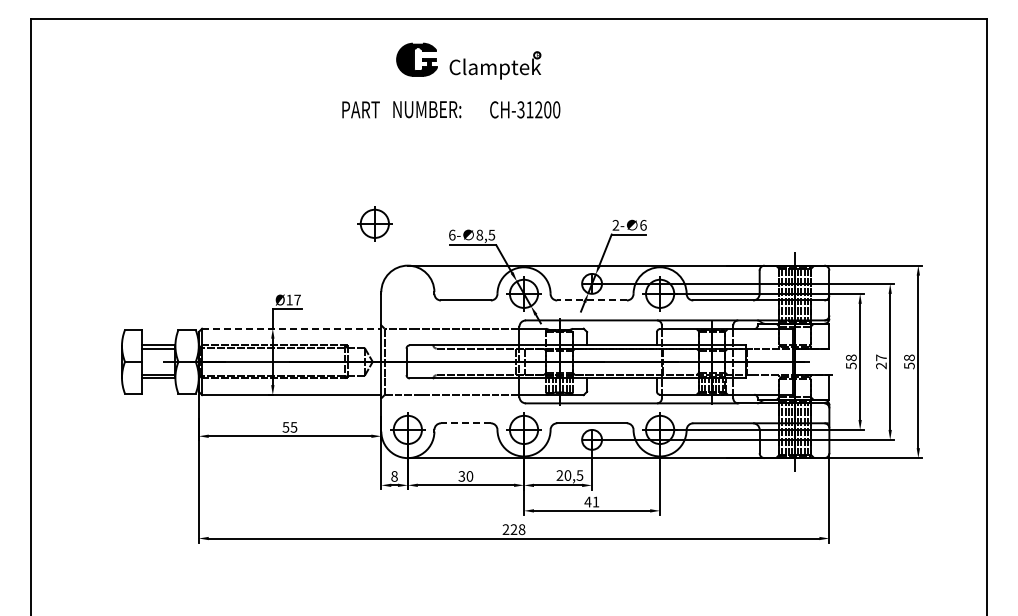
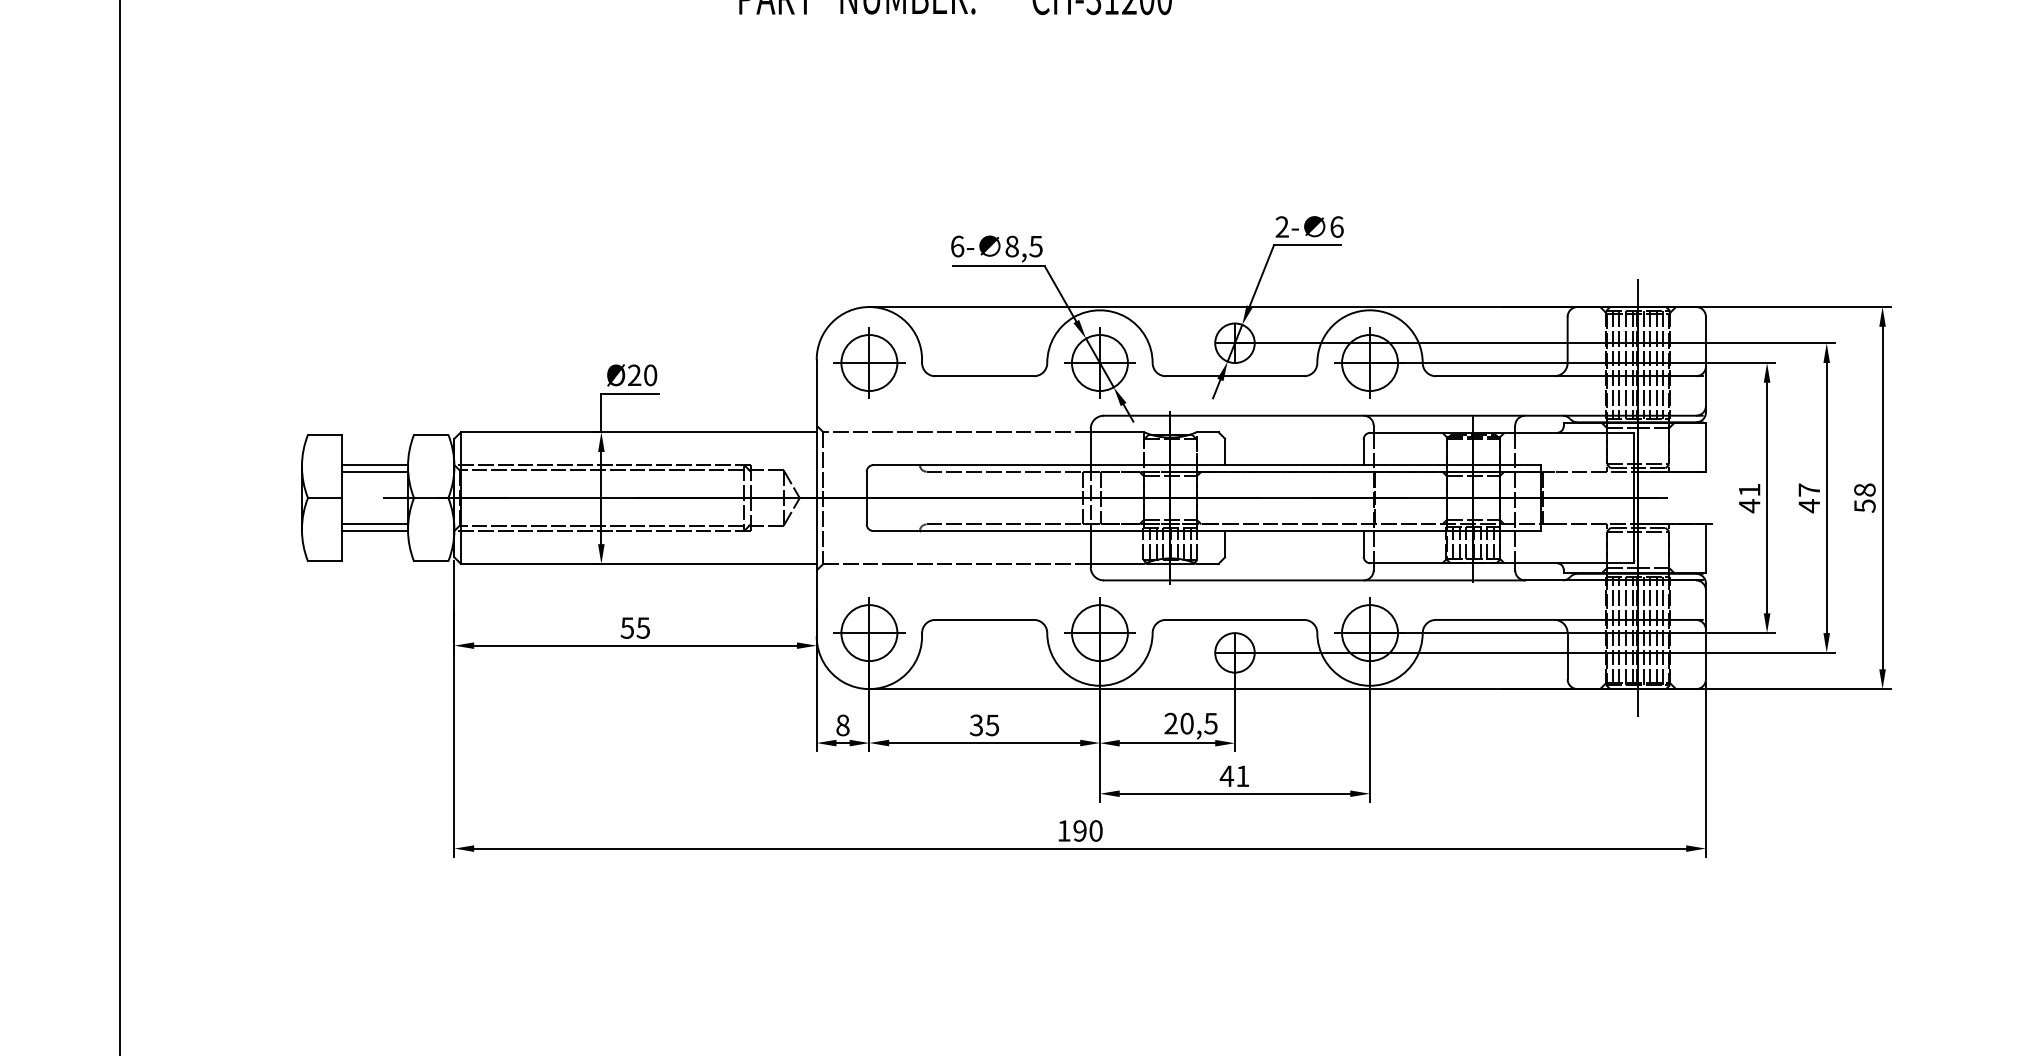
part: (374, 223) -> (868, 362), moved
text: (293, 299) -> (642, 374), Ø17 -> Ø20
line: (592, 300) -> (1235, 376), dashed -> solid
line: (291, 328) -> (638, 431), dashed -> solid
text: (851, 361) -> (1749, 497), 58 -> 41
text: (881, 365) -> (1809, 505), 27 -> 47
line: (465, 423) -> (983, 620), dashed -> solid
text: (469, 476) -> (991, 725), 30 -> 35
text: (513, 529) -> (1079, 830), 228 -> 190

